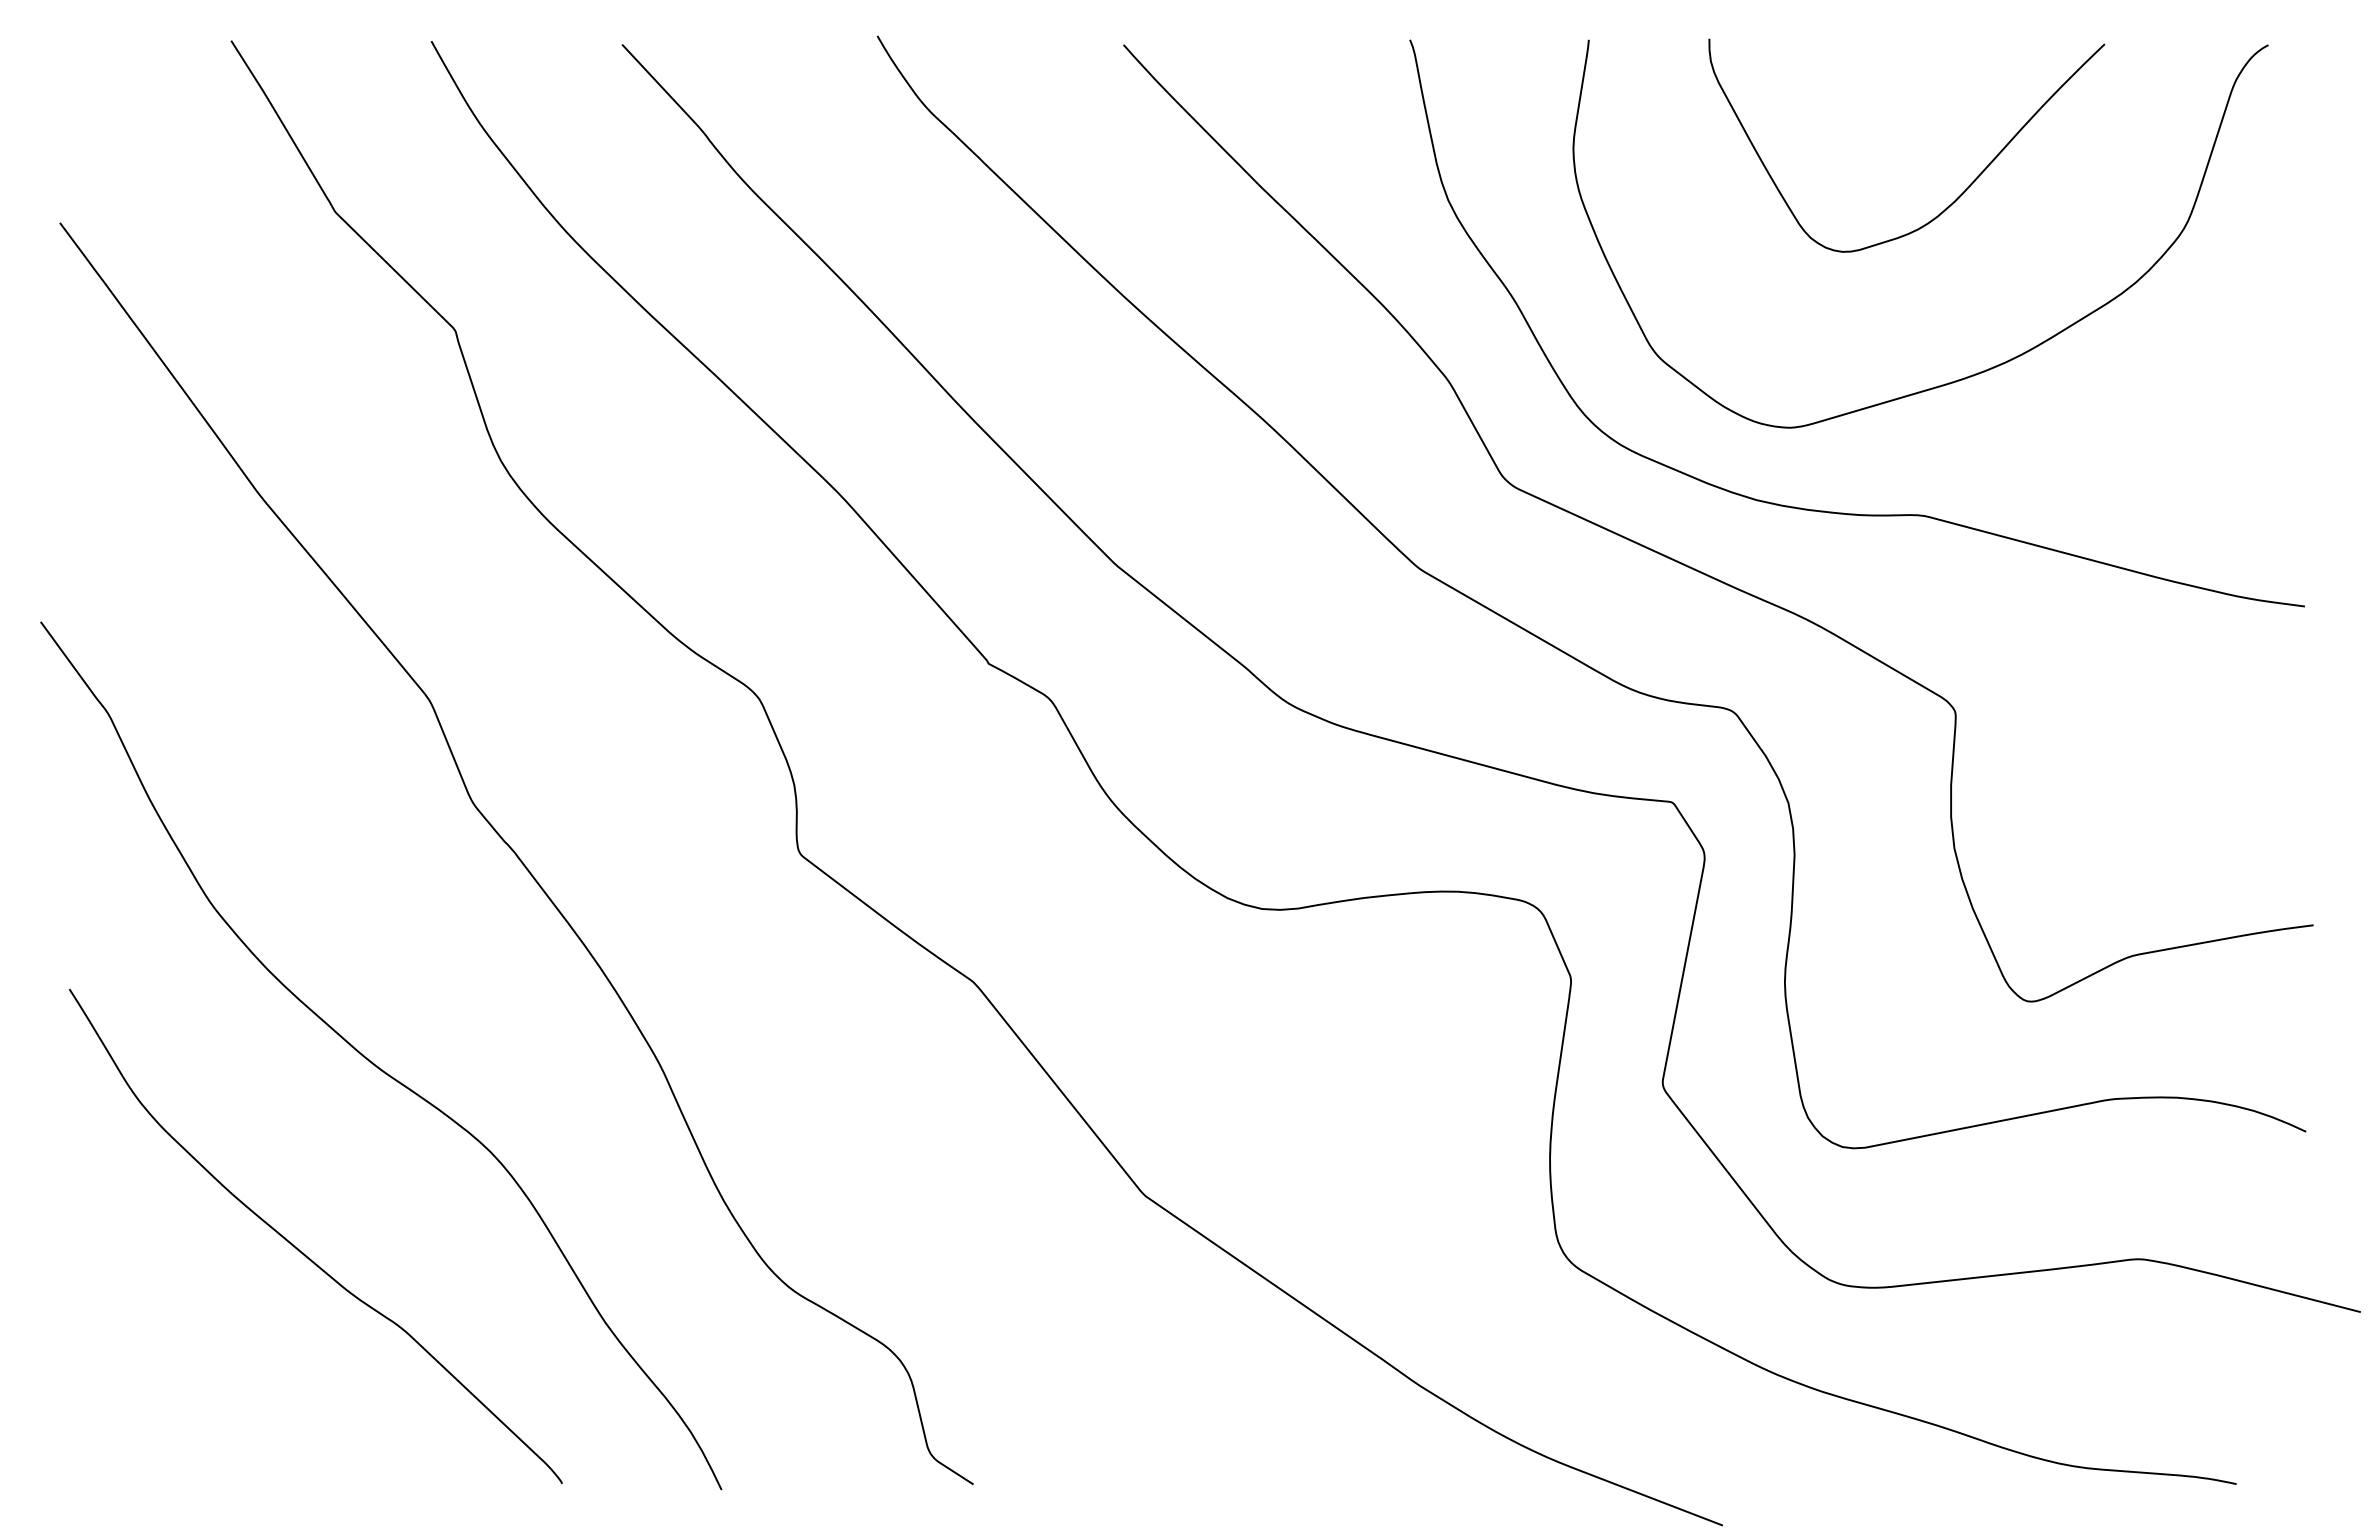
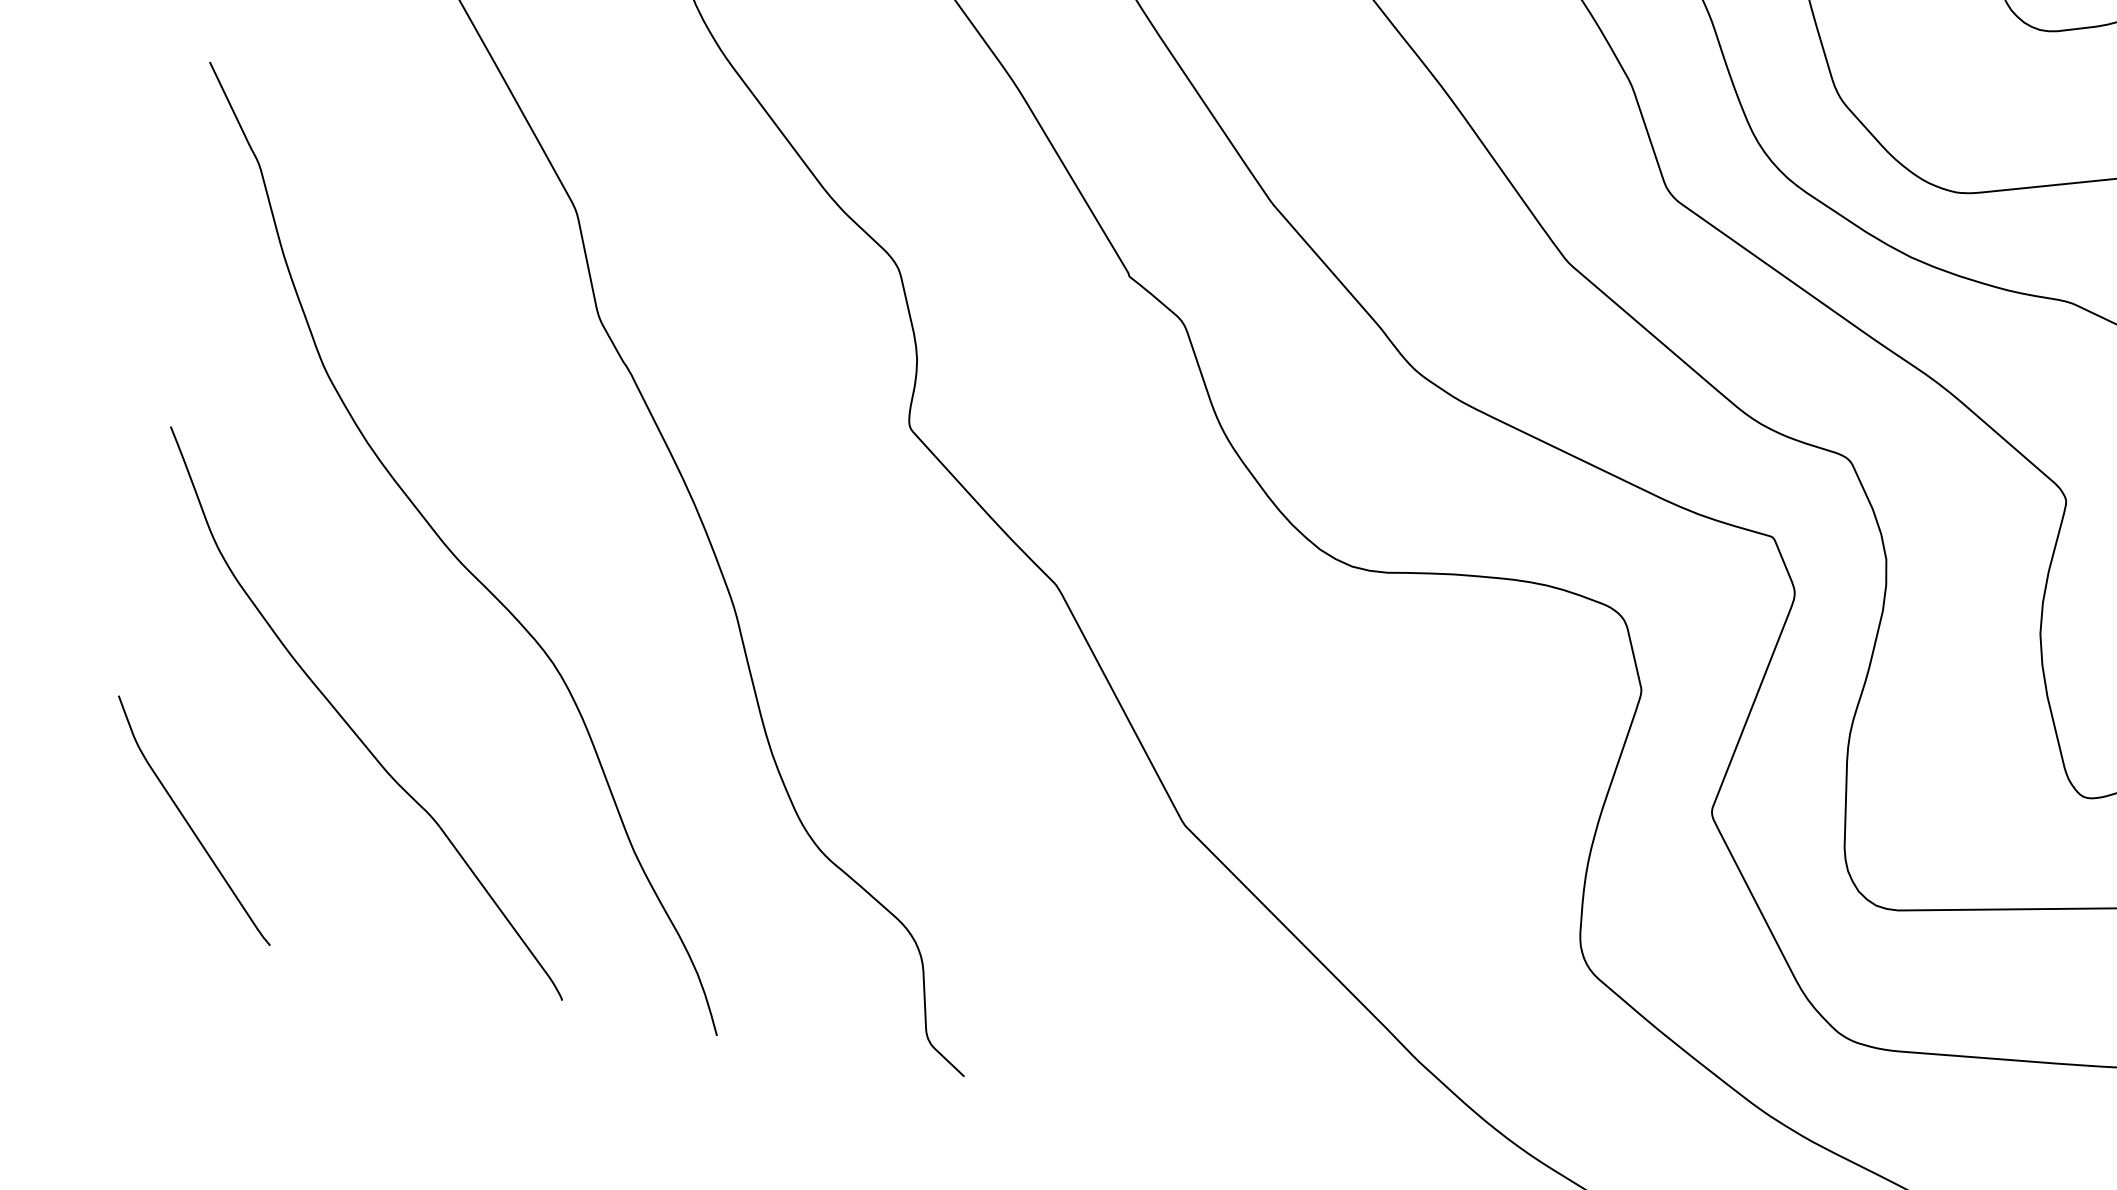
curve: (160, 1377) -> (188, 823), added

